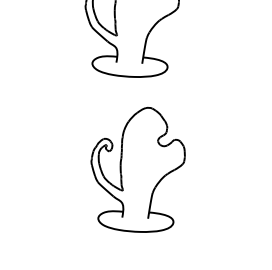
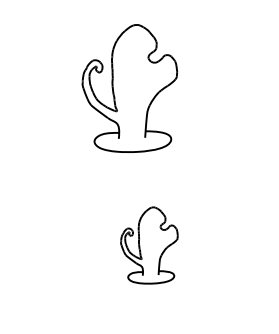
part: (137, 169) -> (149, 245), size x0.6

